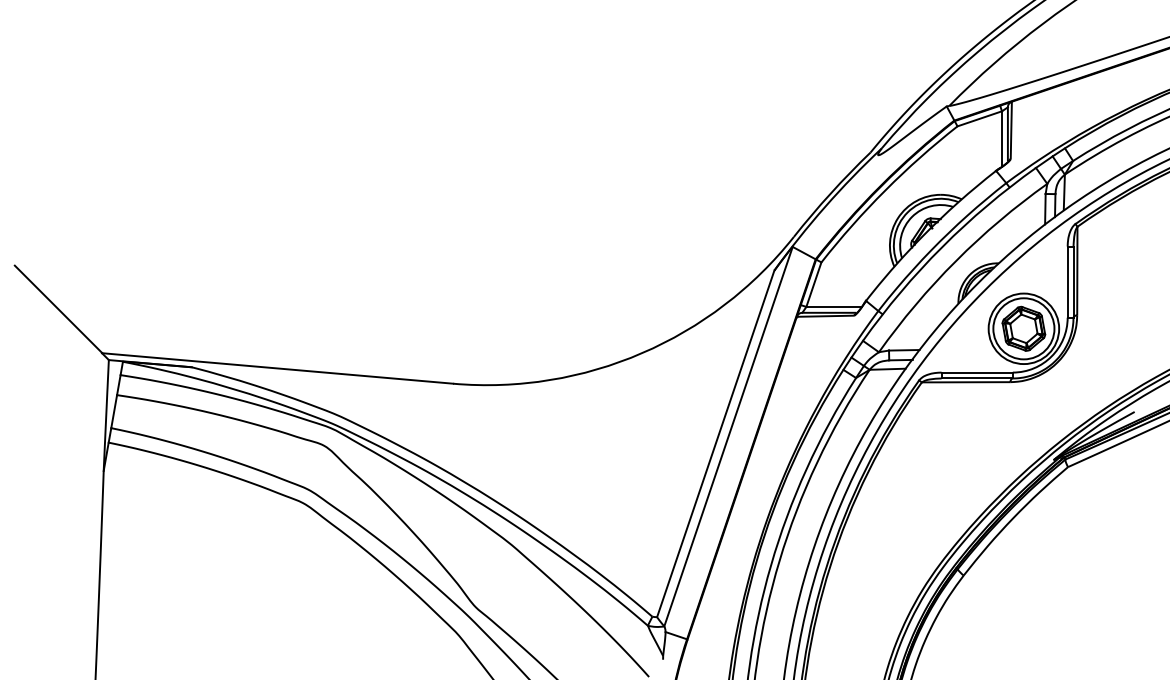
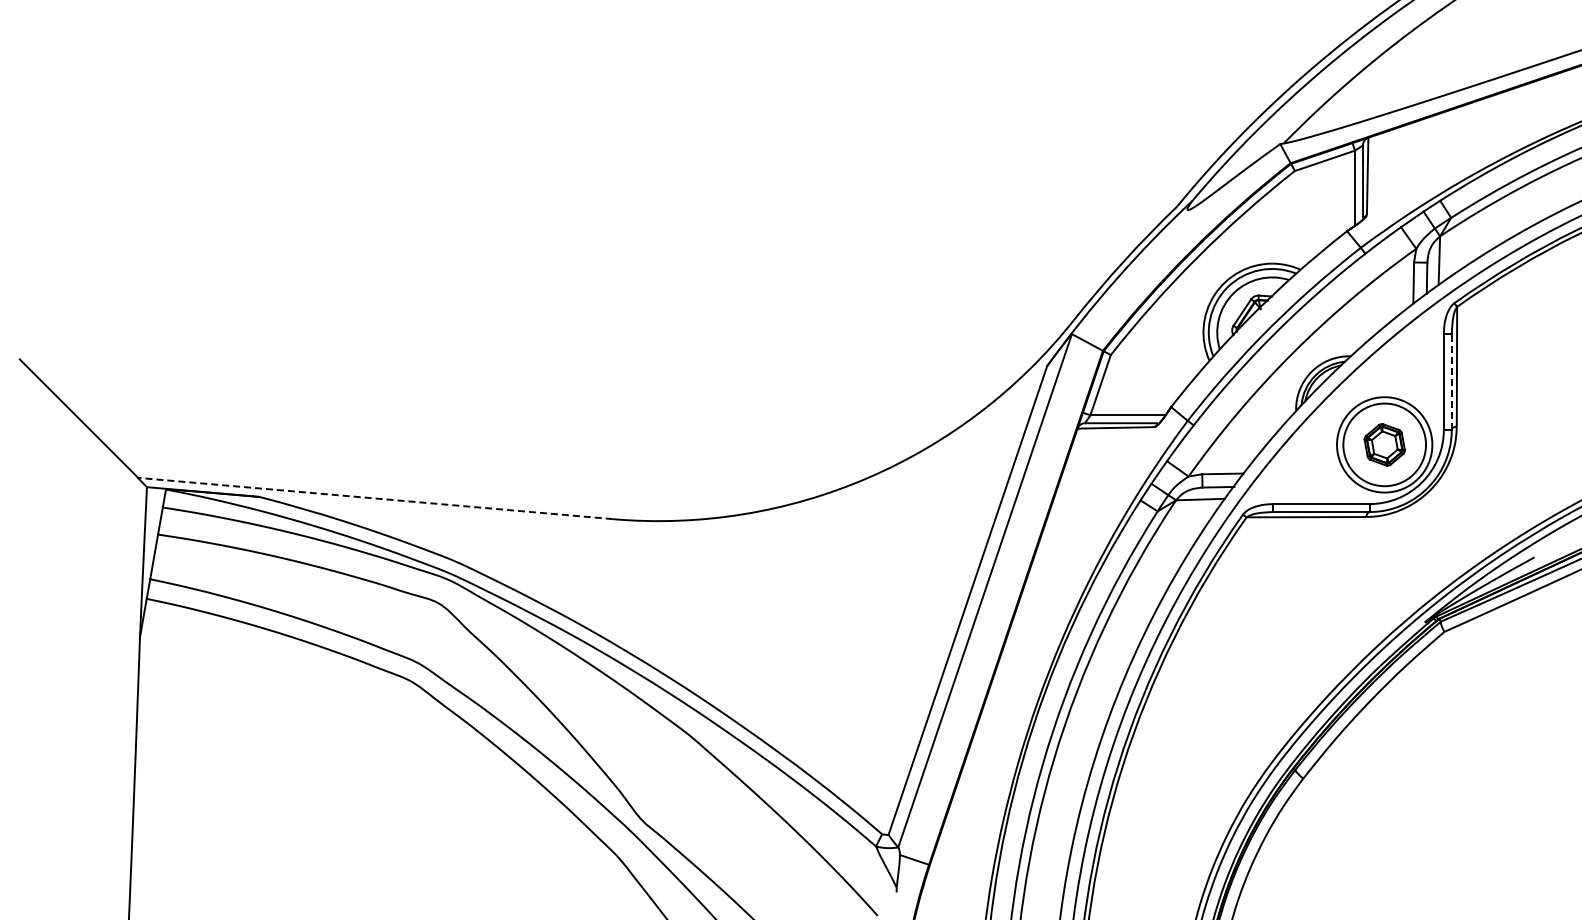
line: (1073, 281) -> (1451, 381), solid -> dashed
part: (1023, 328) -> (1384, 444), size x0.7
line: (277, 368) -> (374, 498), solid -> dashed

